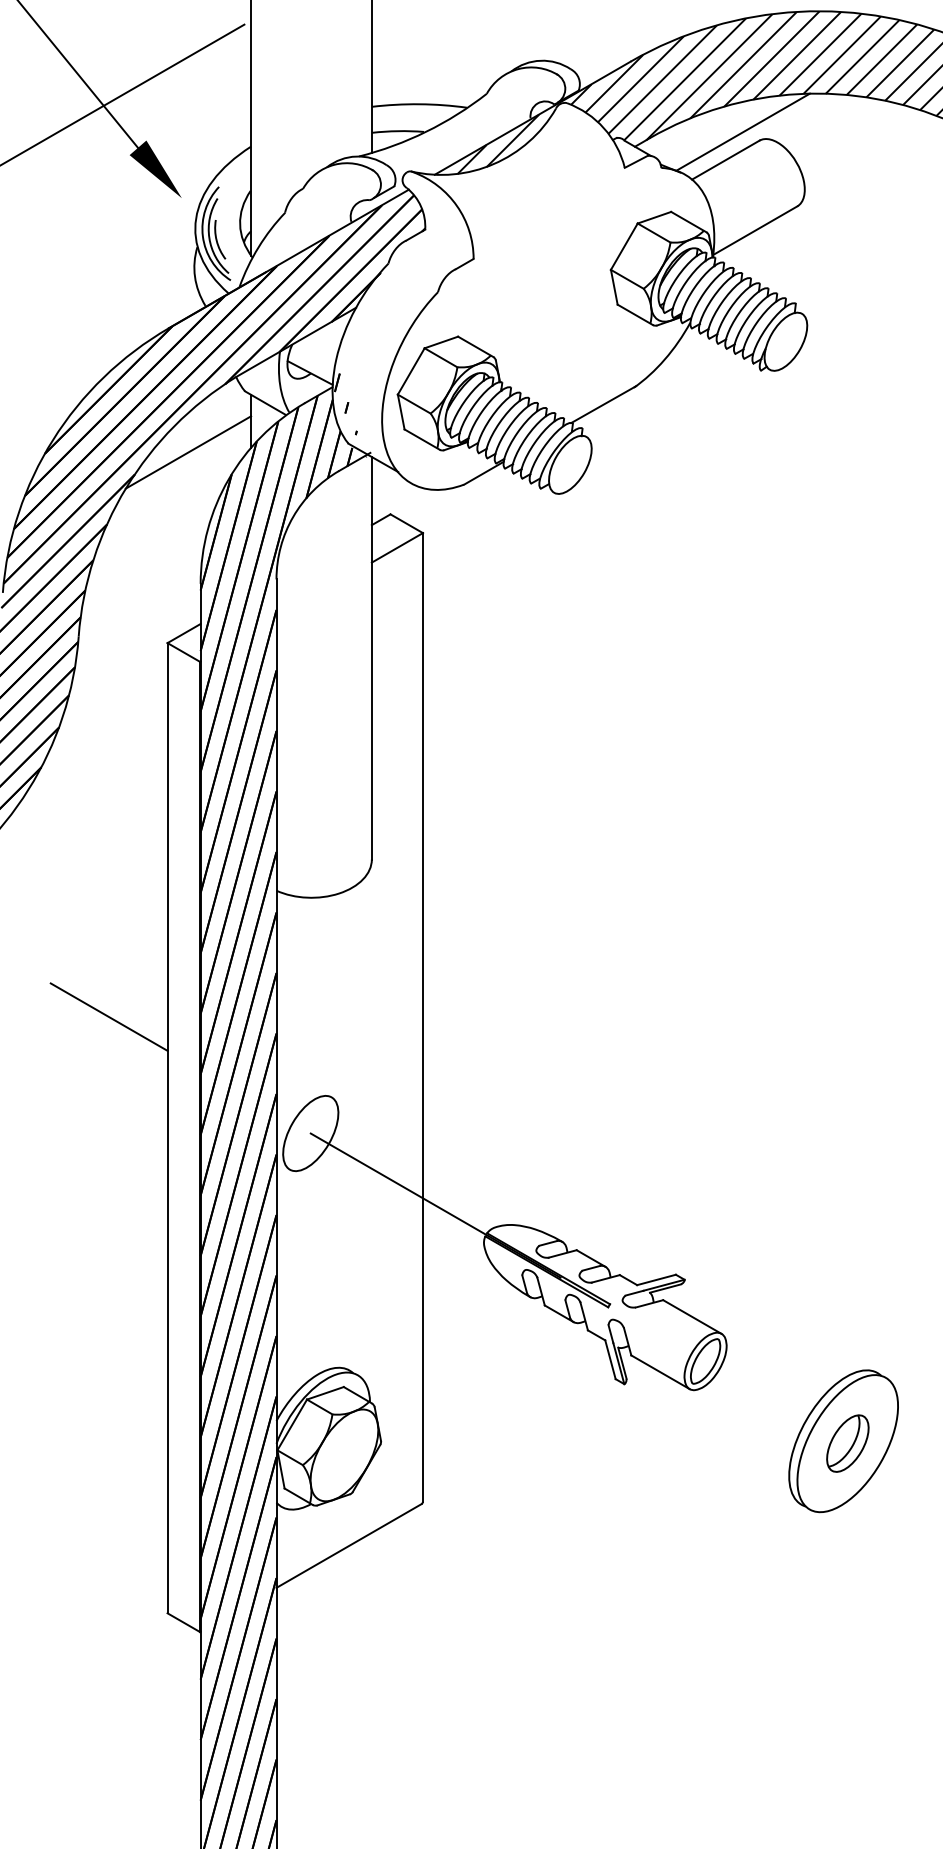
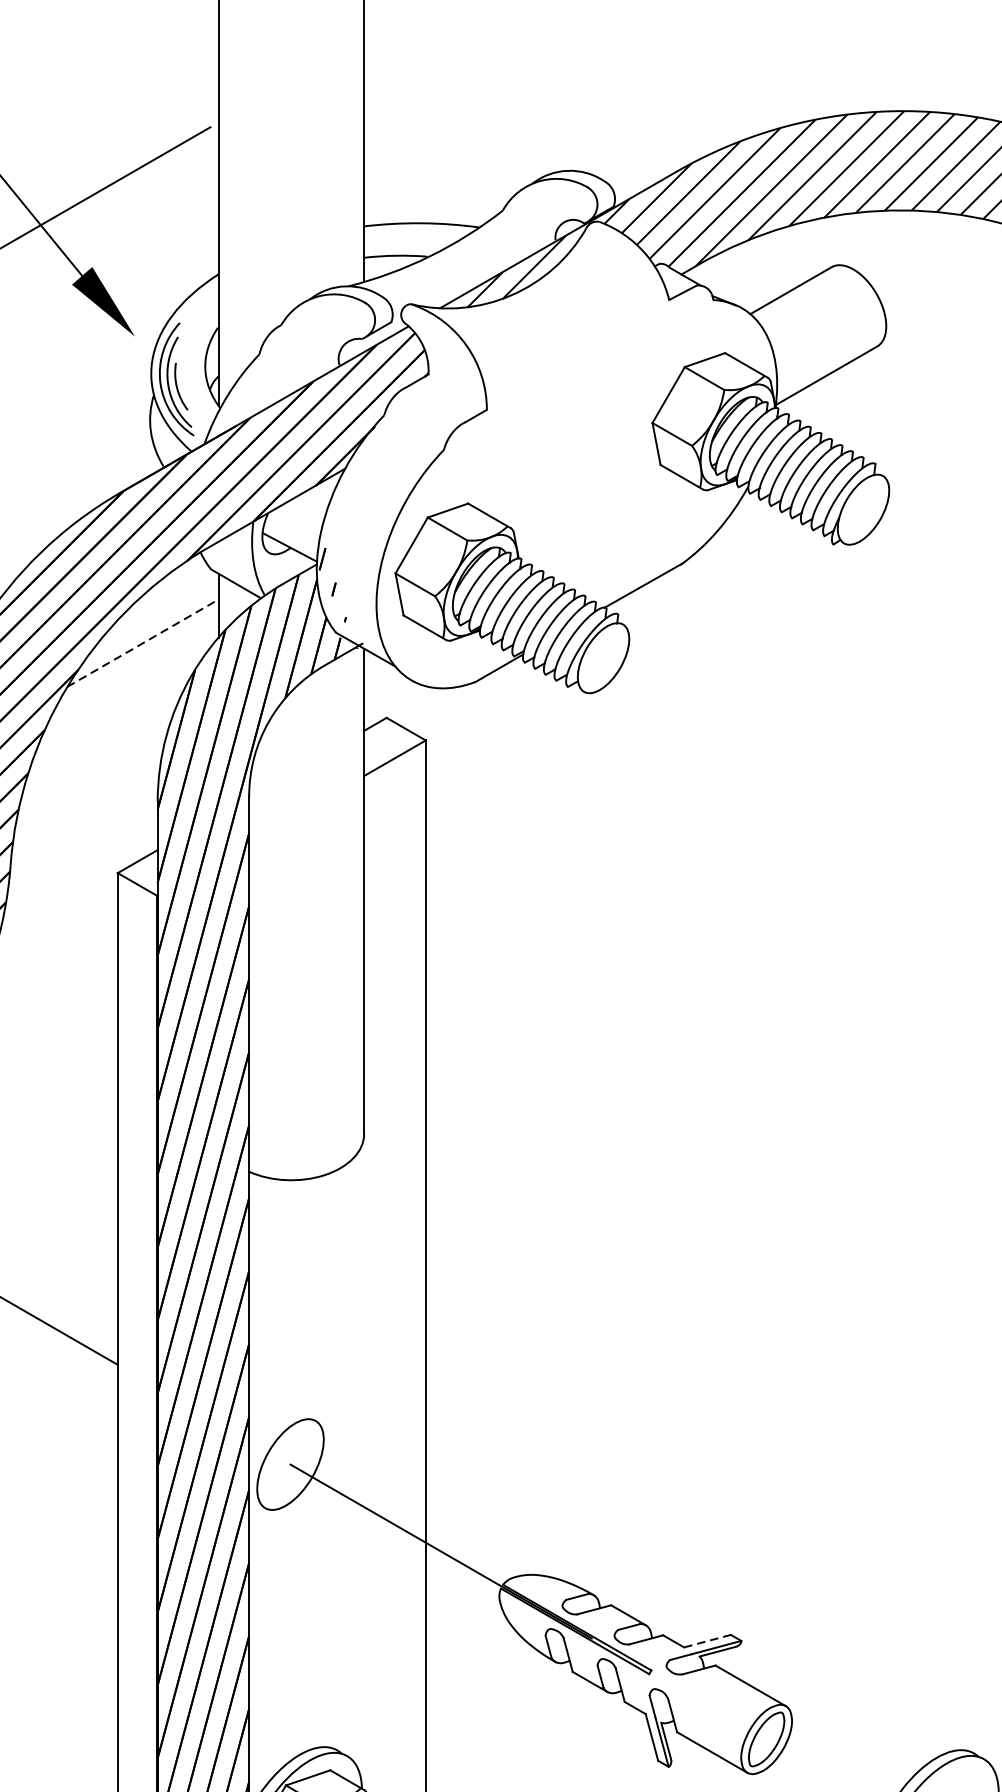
line: (742, 131) -> (811, 256), removed
line: (188, 452) -> (143, 643), solid -> dashed
line: (657, 1279) -> (708, 1640), solid -> dashed

